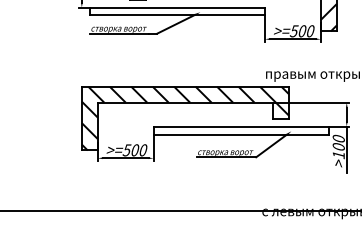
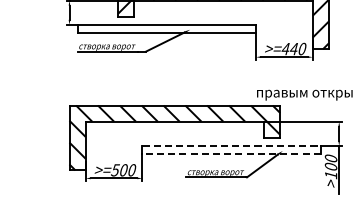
text: (297, 31) -> (289, 49), >=500 -> >=440
line: (241, 126) -> (232, 146), solid -> dashed
line: (241, 134) -> (232, 154), solid -> dashed

